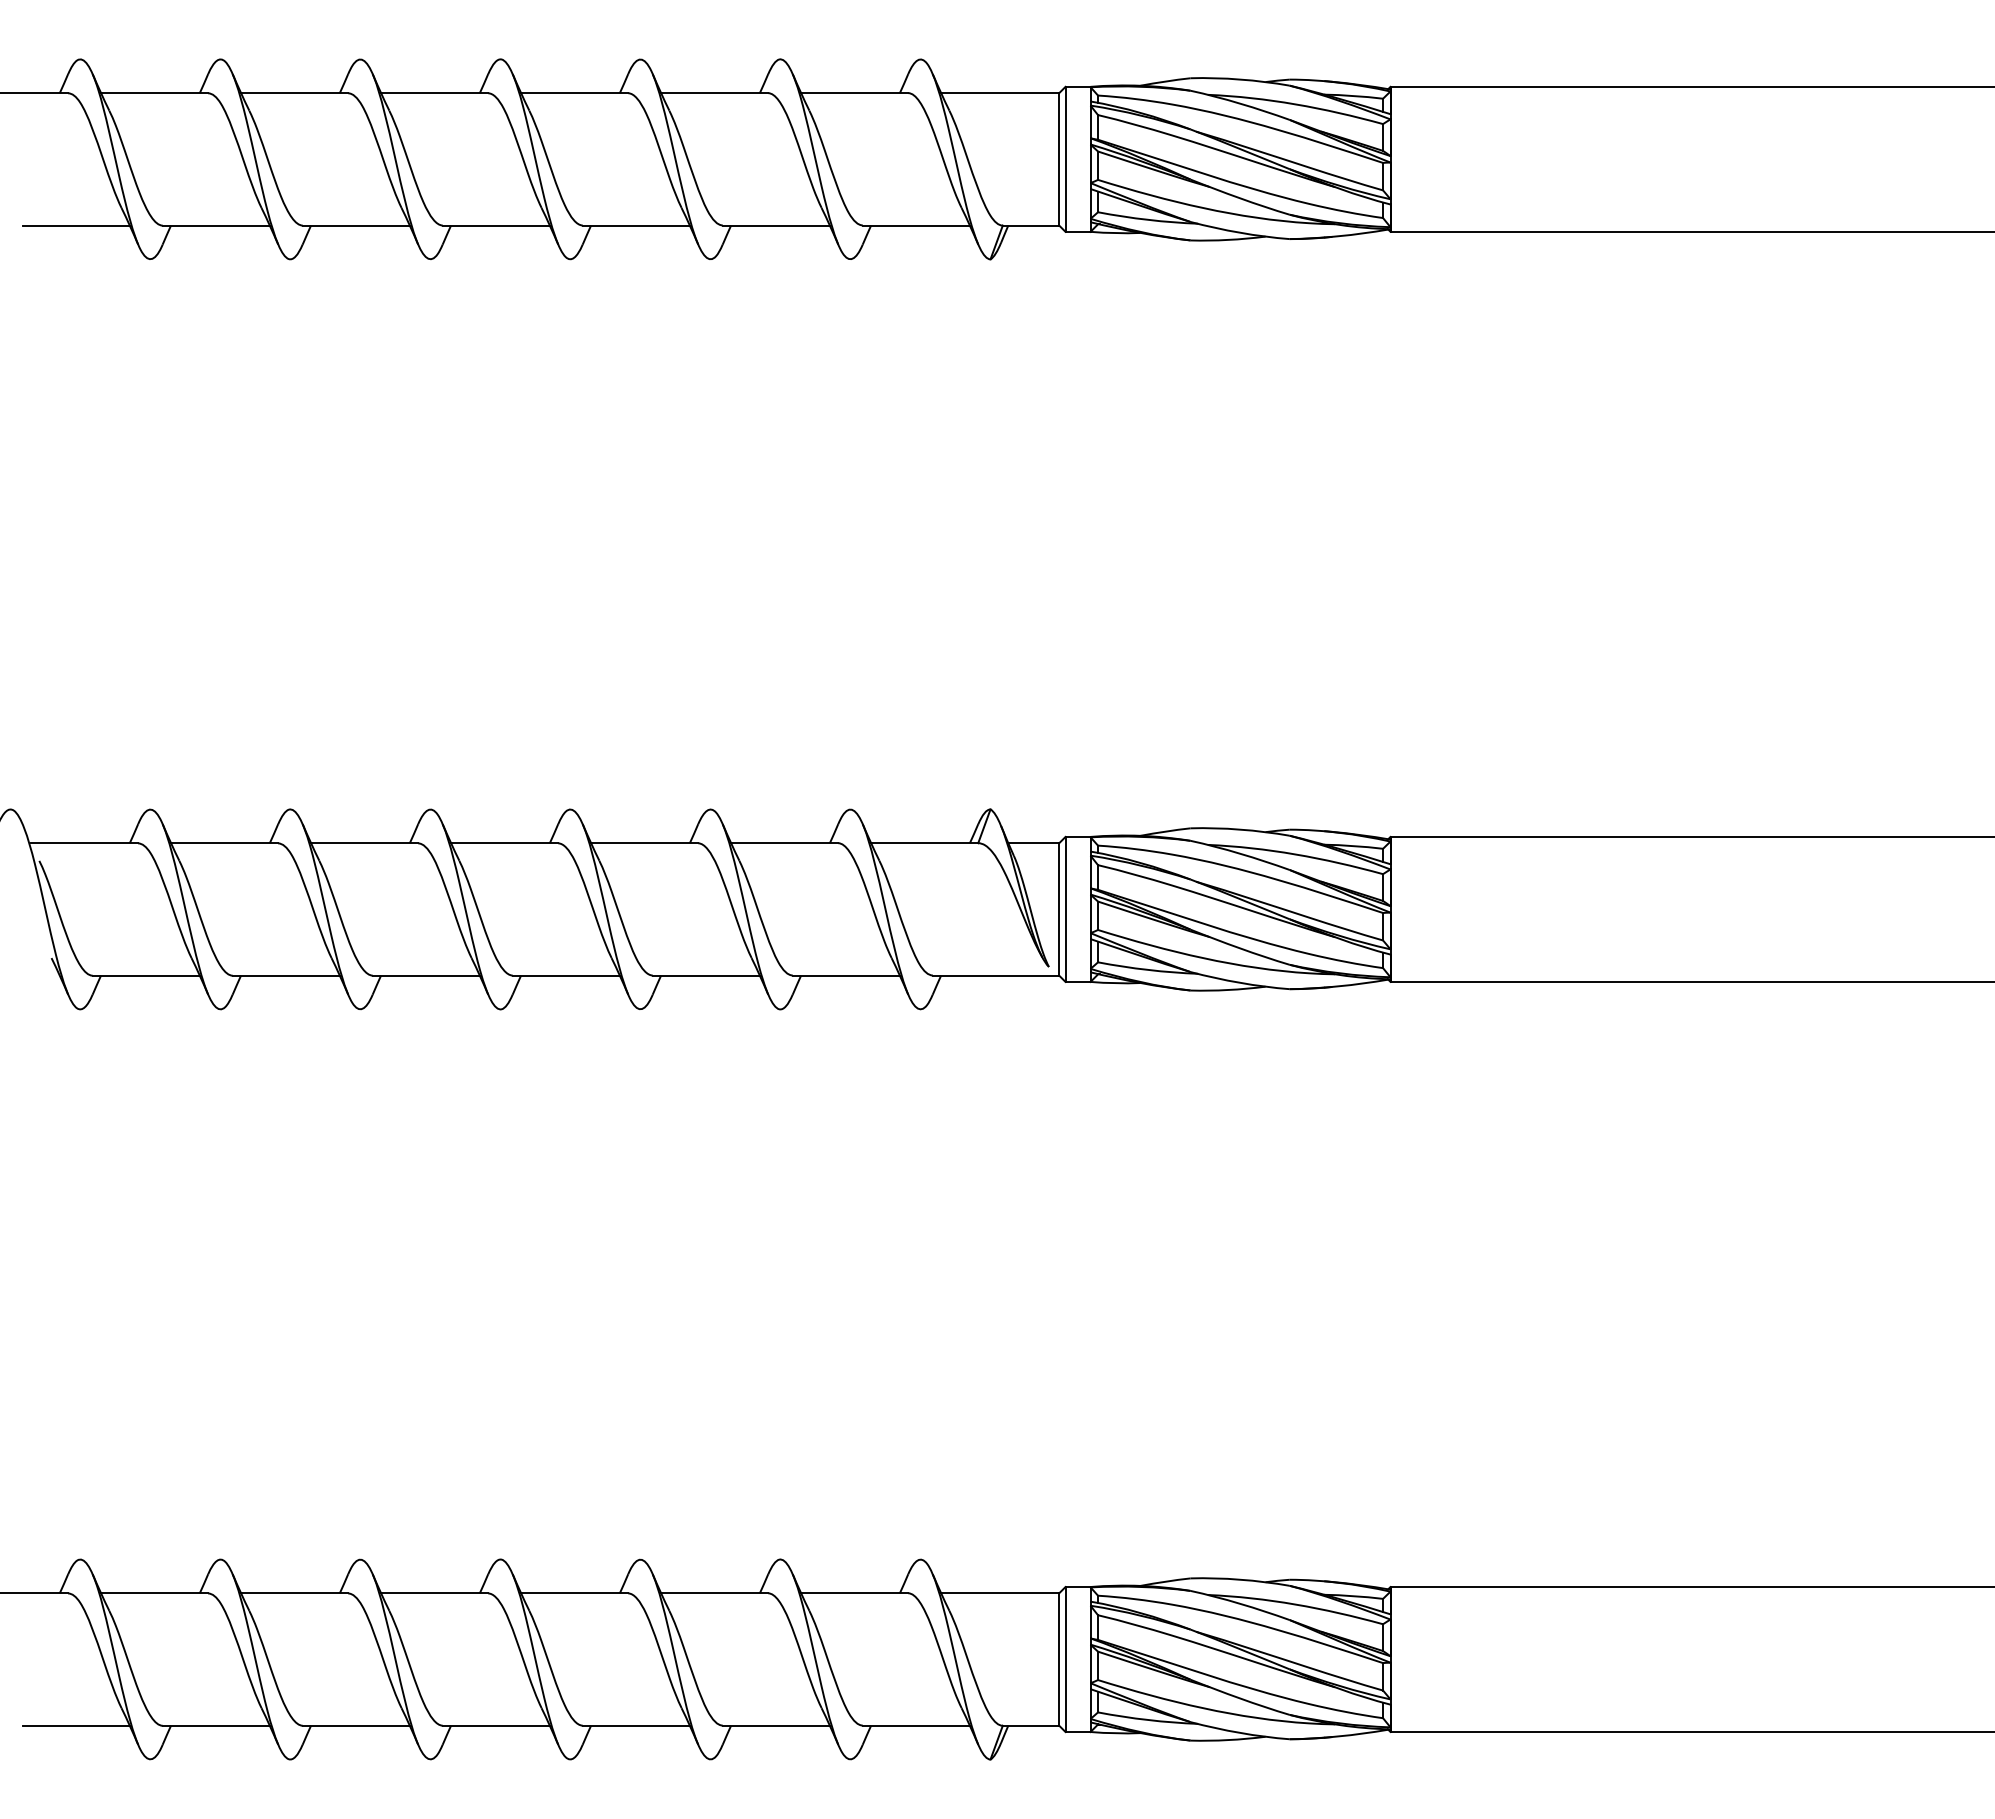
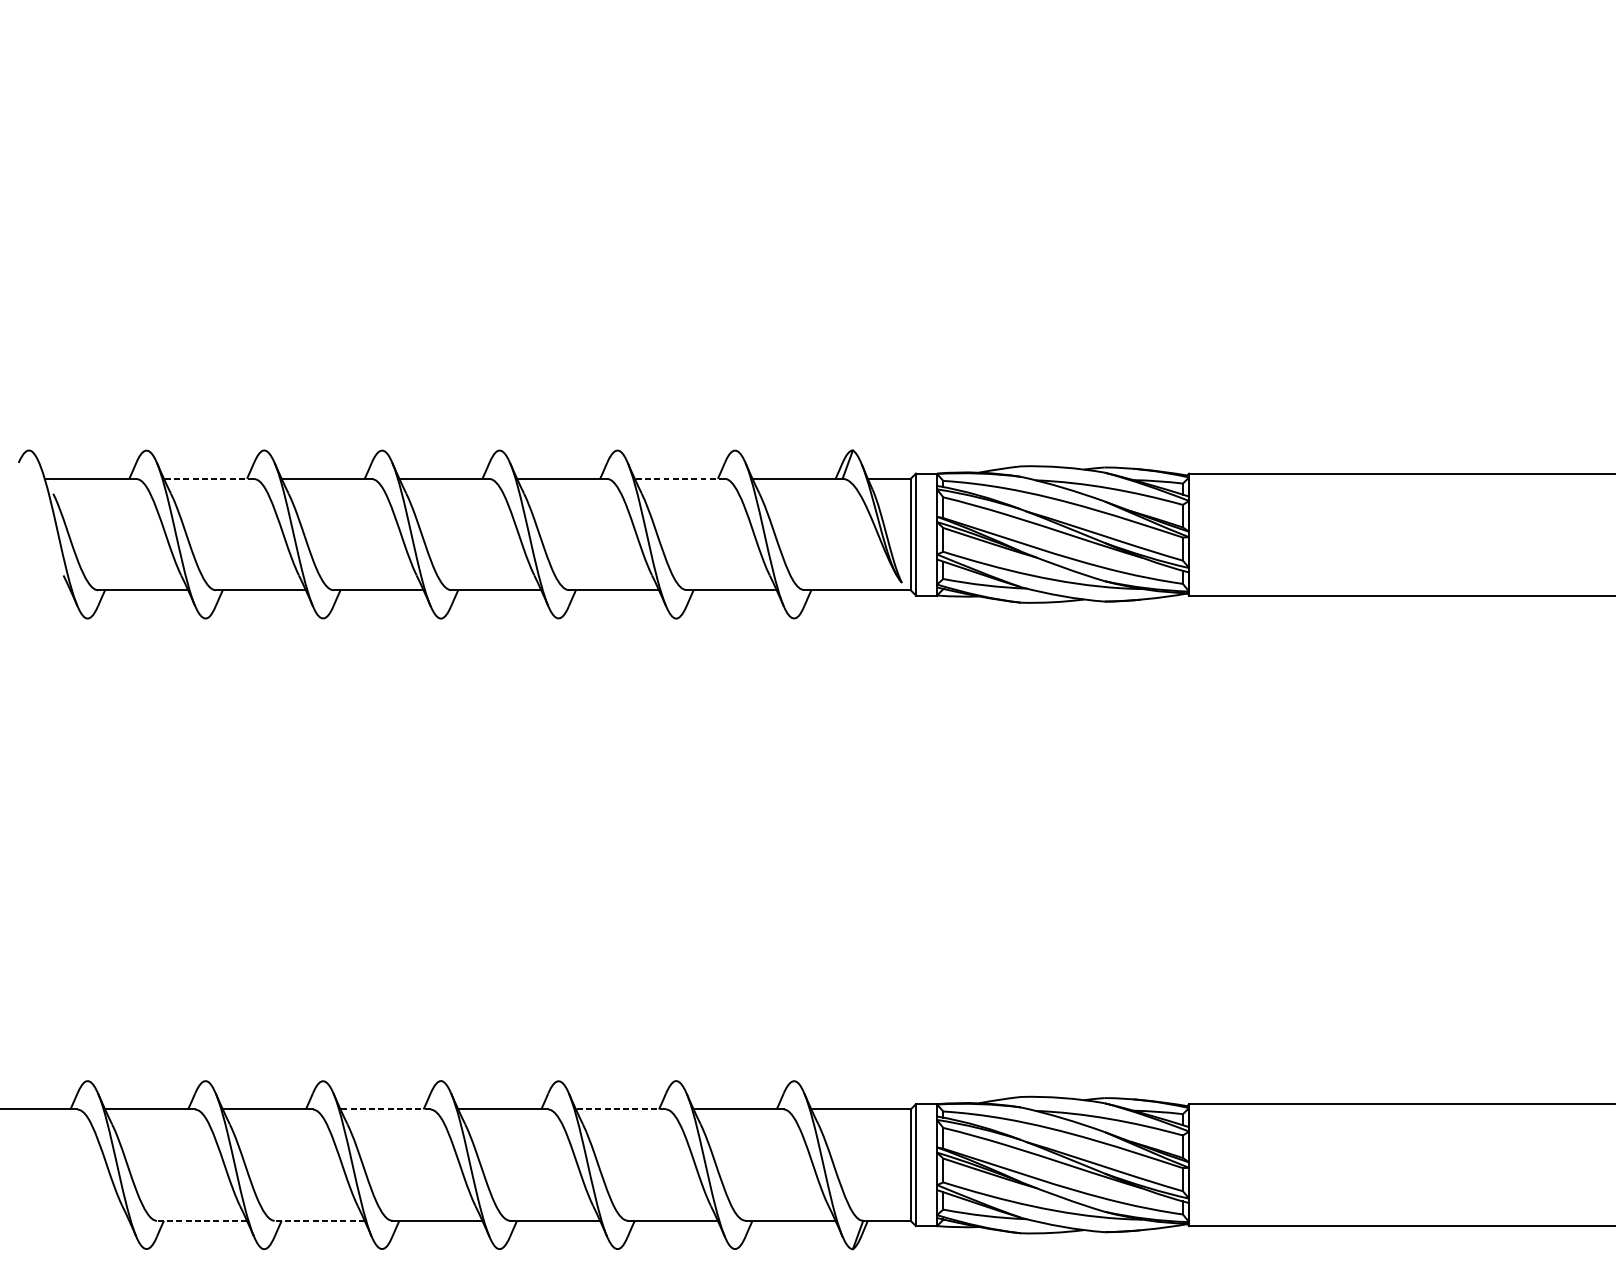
line: (224, 843) -> (208, 479), solid -> dashed
line: (784, 843) -> (679, 479), solid -> dashed
line: (434, 1593) -> (385, 1109), solid -> dashed
line: (714, 1593) -> (620, 1109), solid -> dashed
line: (75, 1725) -> (83, 1220), removed
line: (216, 1725) -> (202, 1220), solid -> dashed
line: (356, 1725) -> (319, 1220), solid -> dashed

